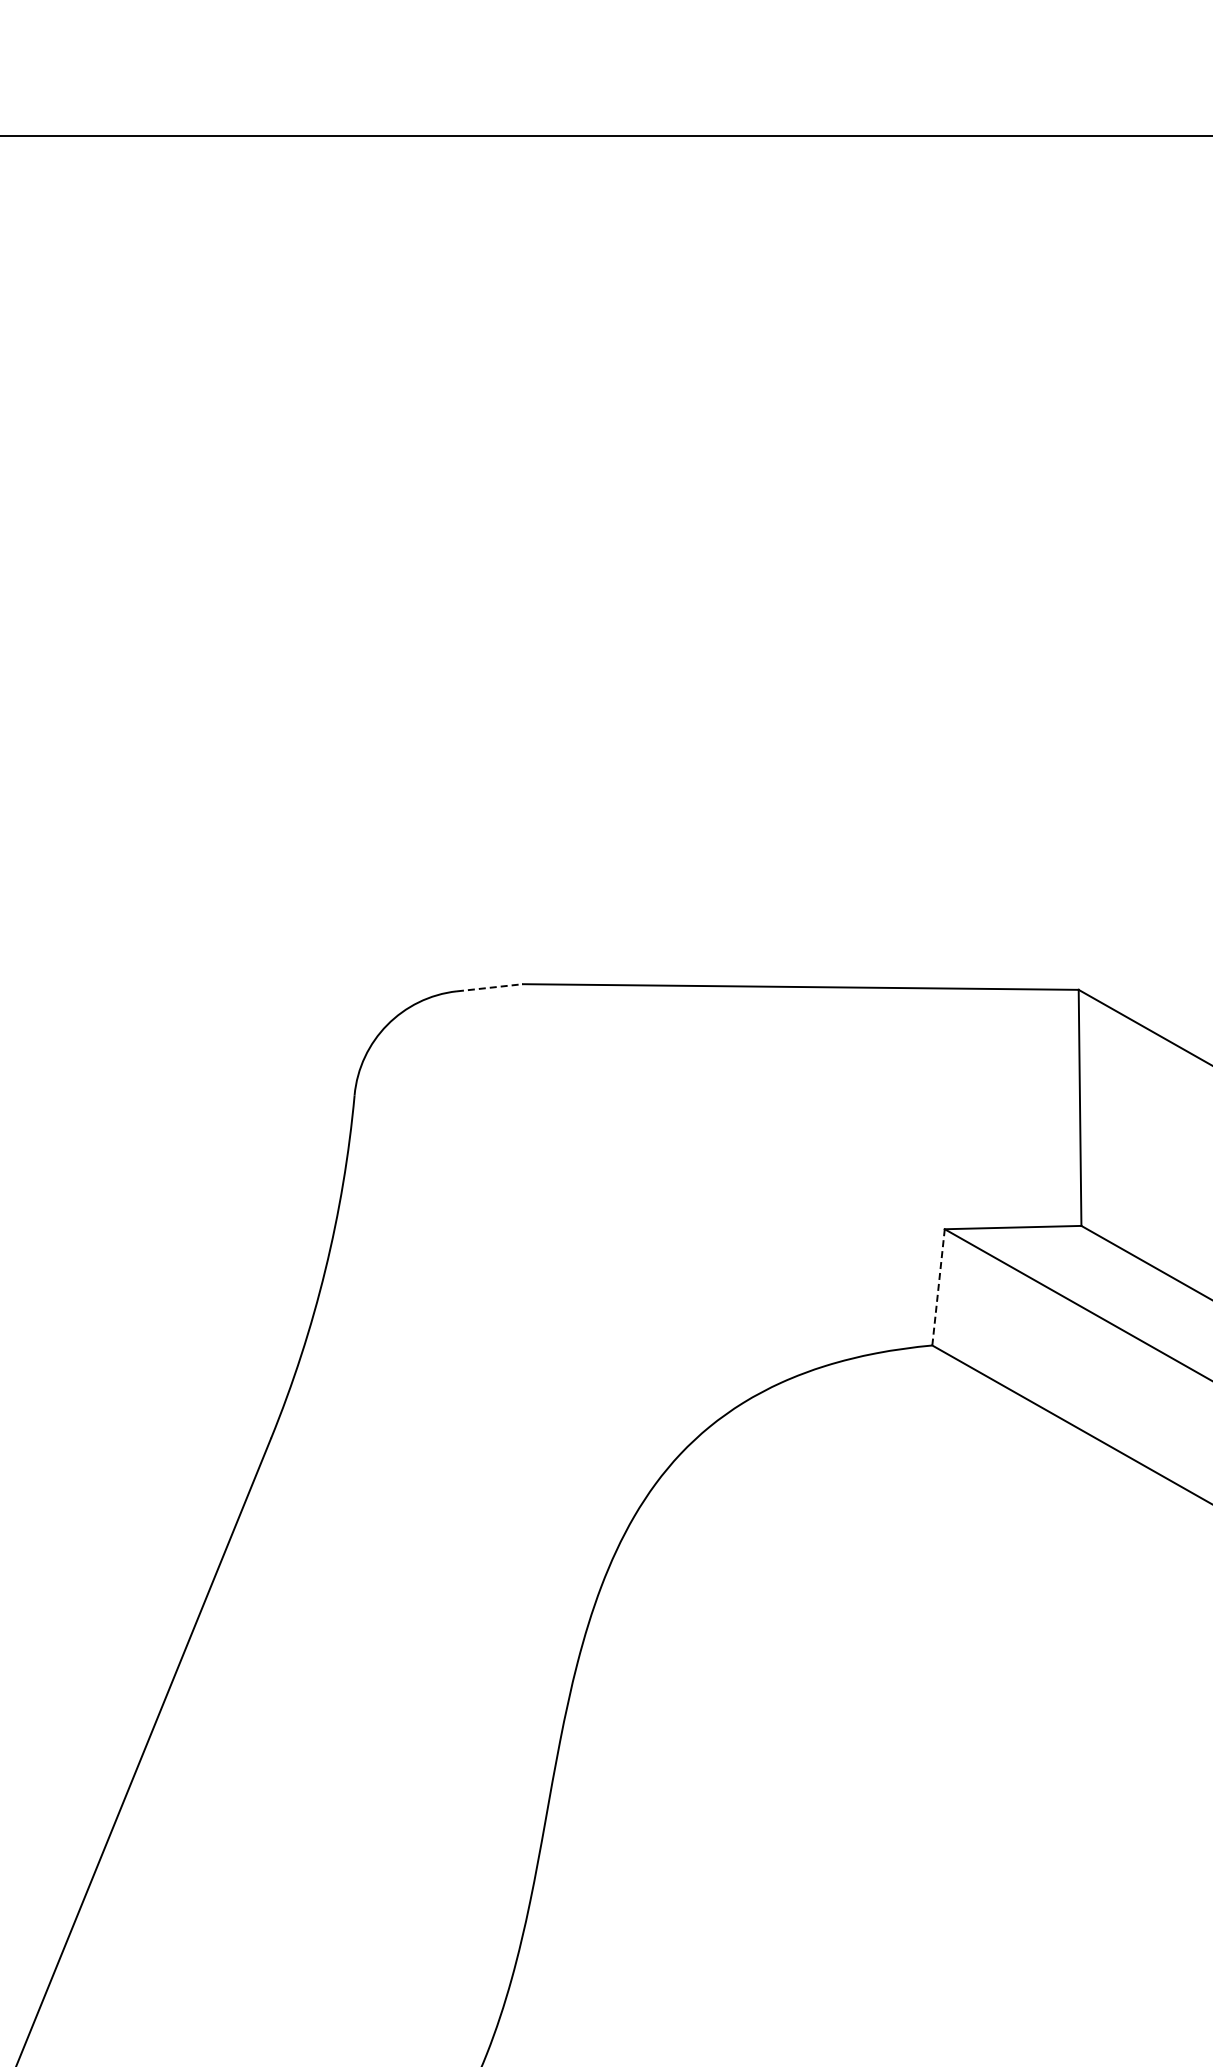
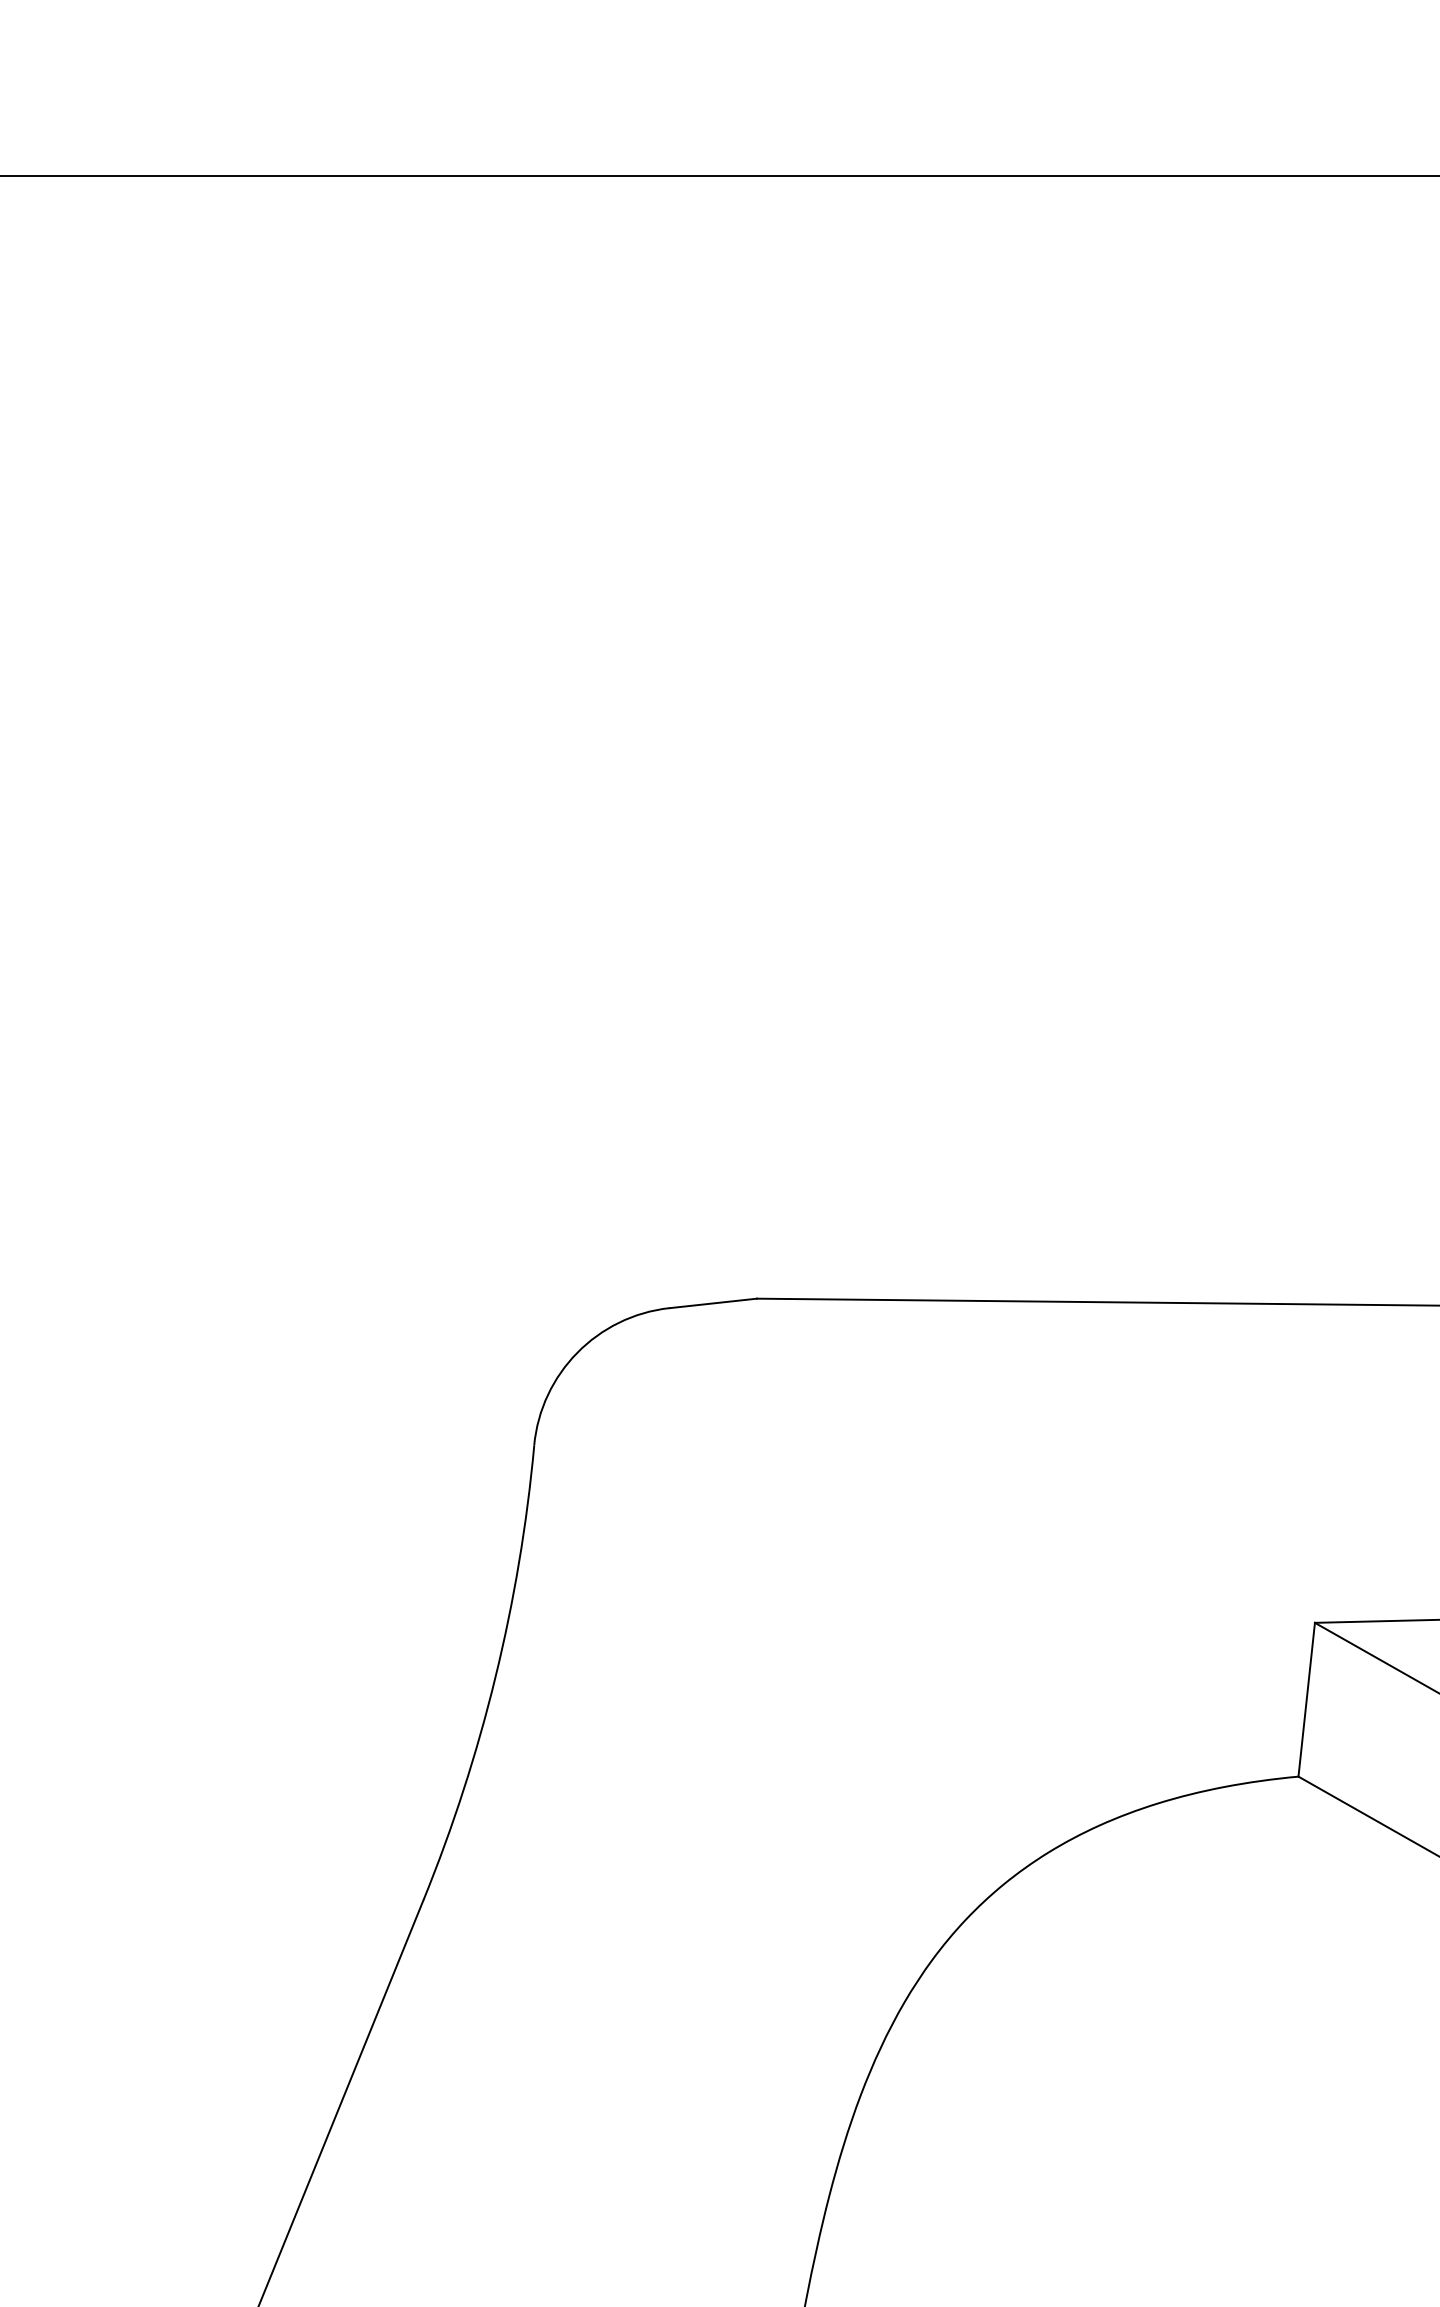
line: (490, 987) -> (713, 1303), dashed -> solid
line: (938, 1287) -> (1306, 1699), dashed -> solid

